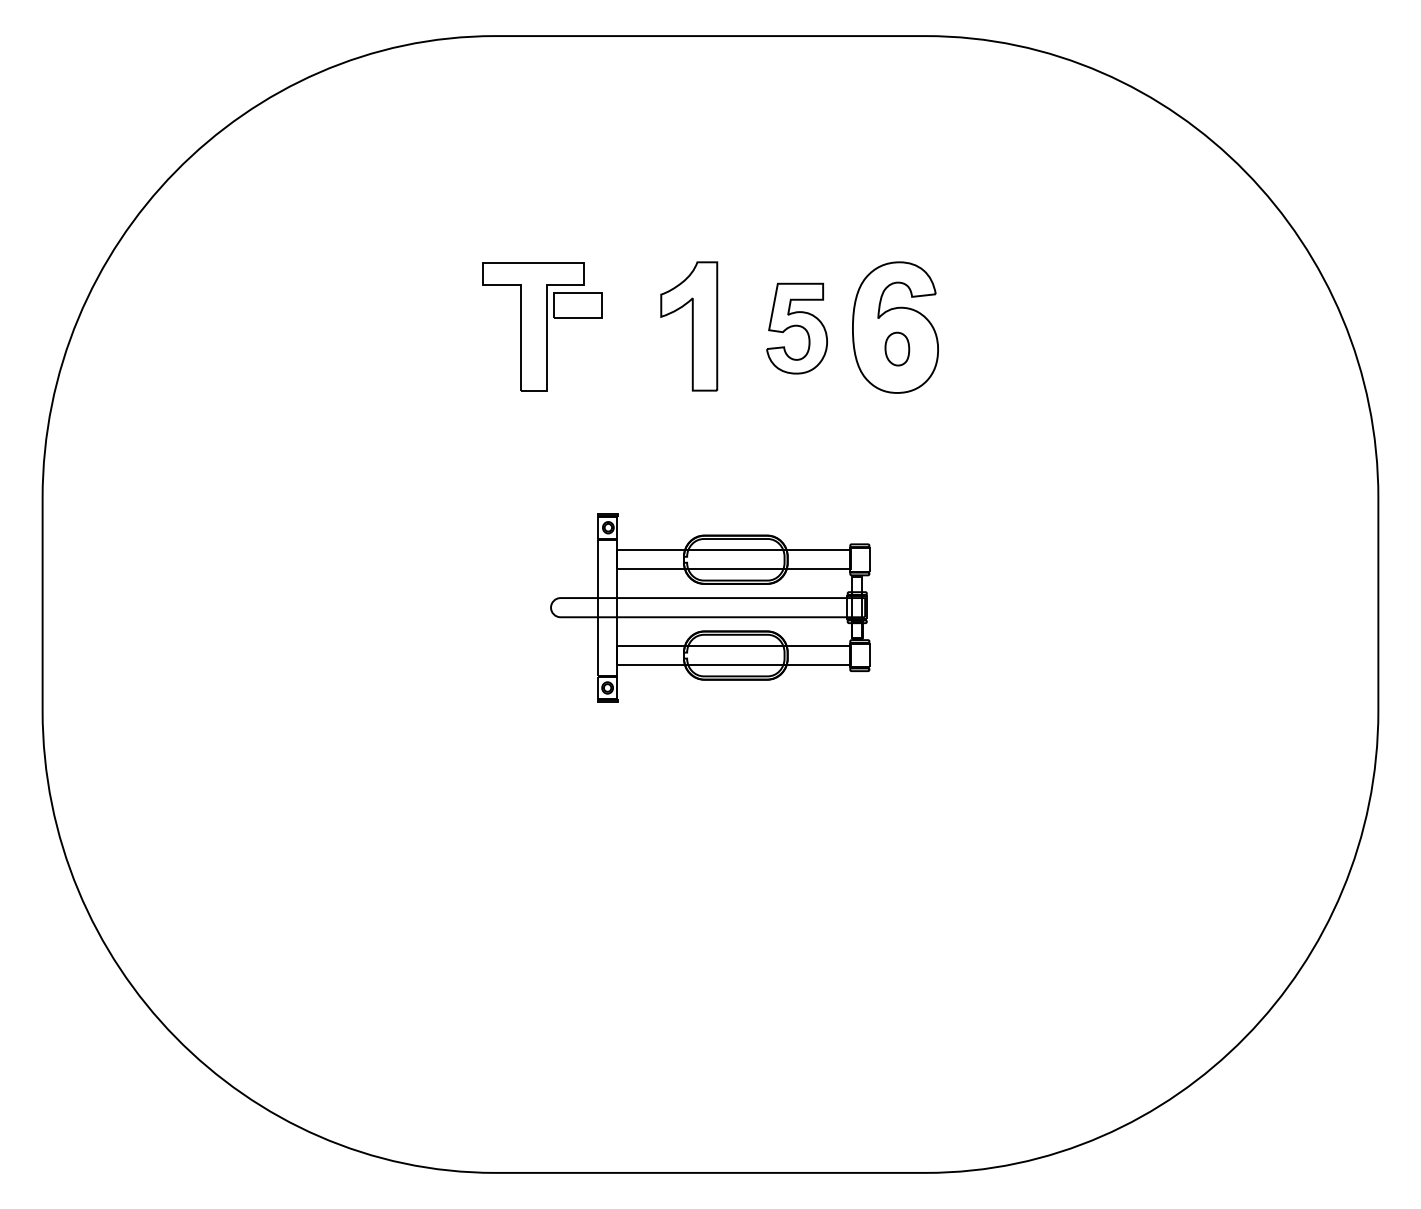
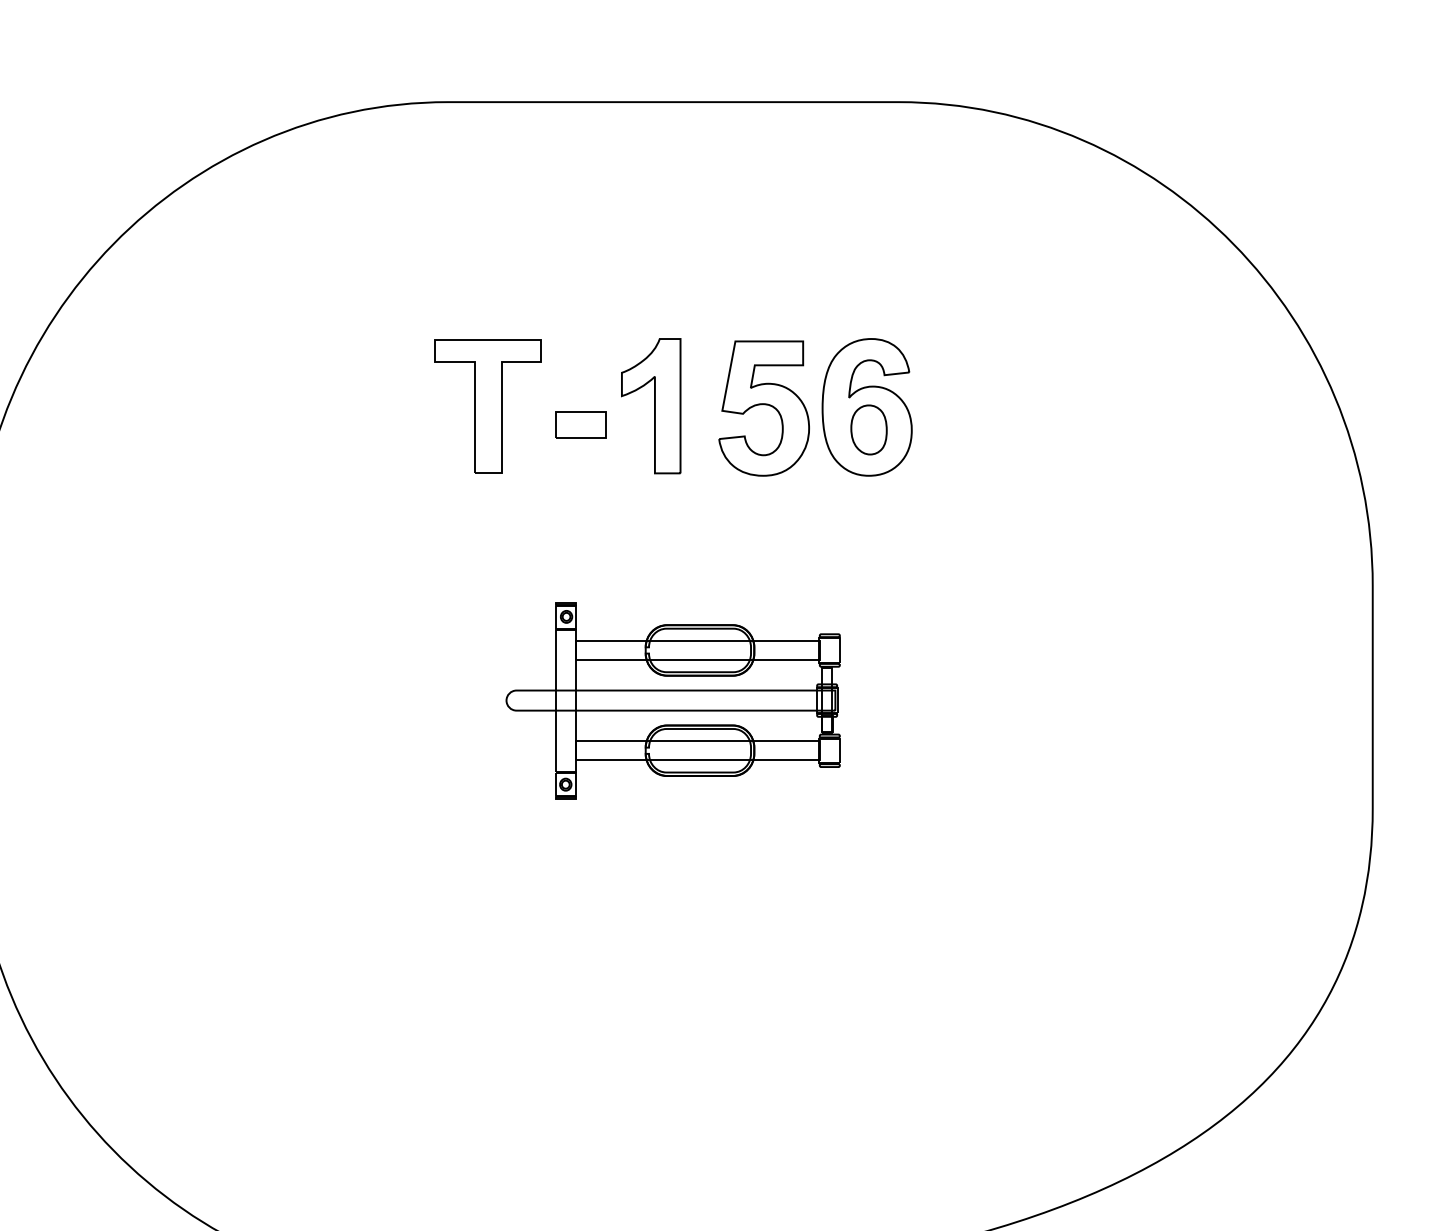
part: (577, 305) -> (580, 425), moved
part: (796, 328) -> (763, 408), size x1.43
part: (897, 348) -> (869, 429), size x1.43

